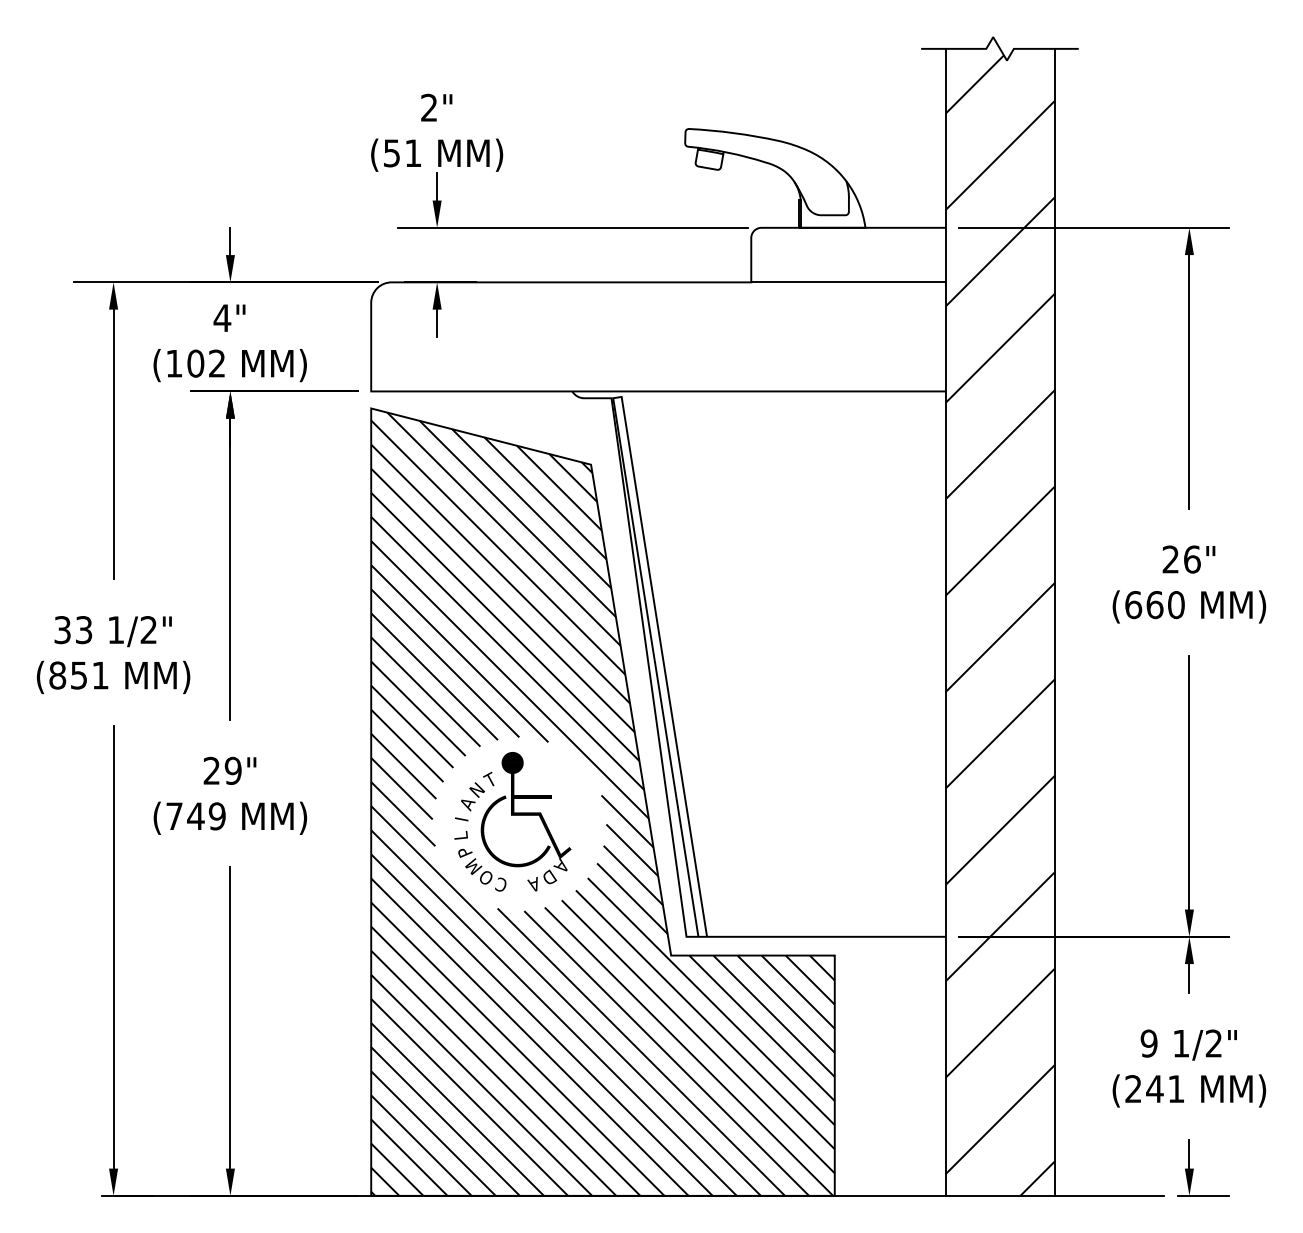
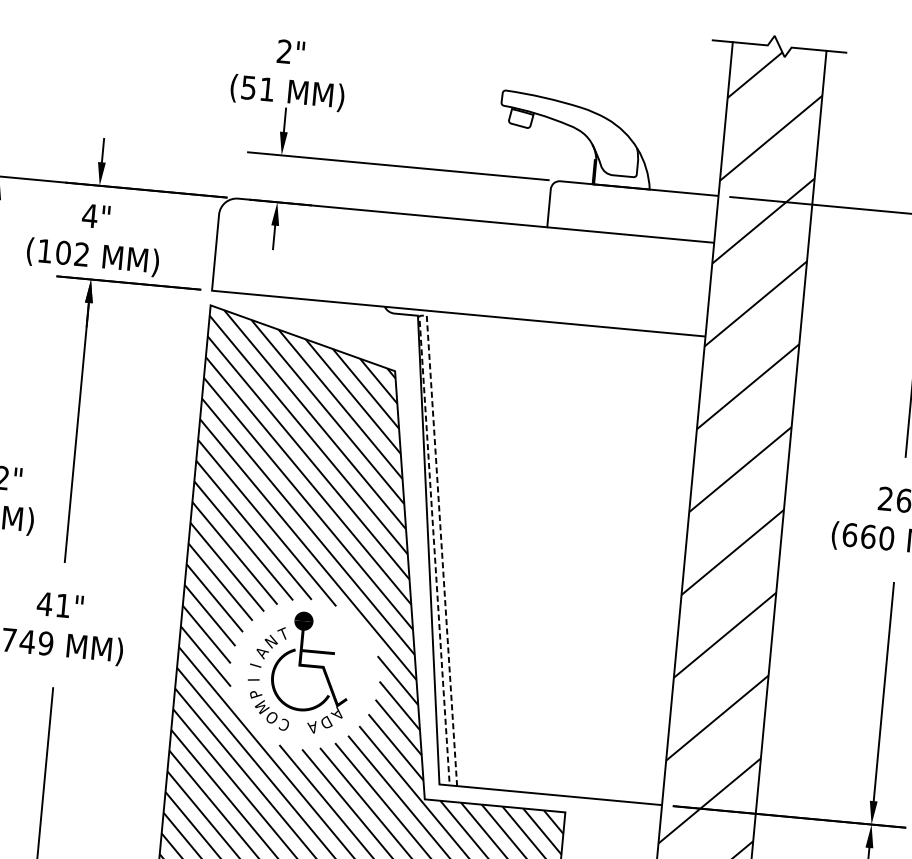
line: (617, 397) -> (423, 315), solid -> dashed
text: (222, 770) -> (54, 604), 29" -> 41"
text: (460, 835) -> (253, 679), L -> I

